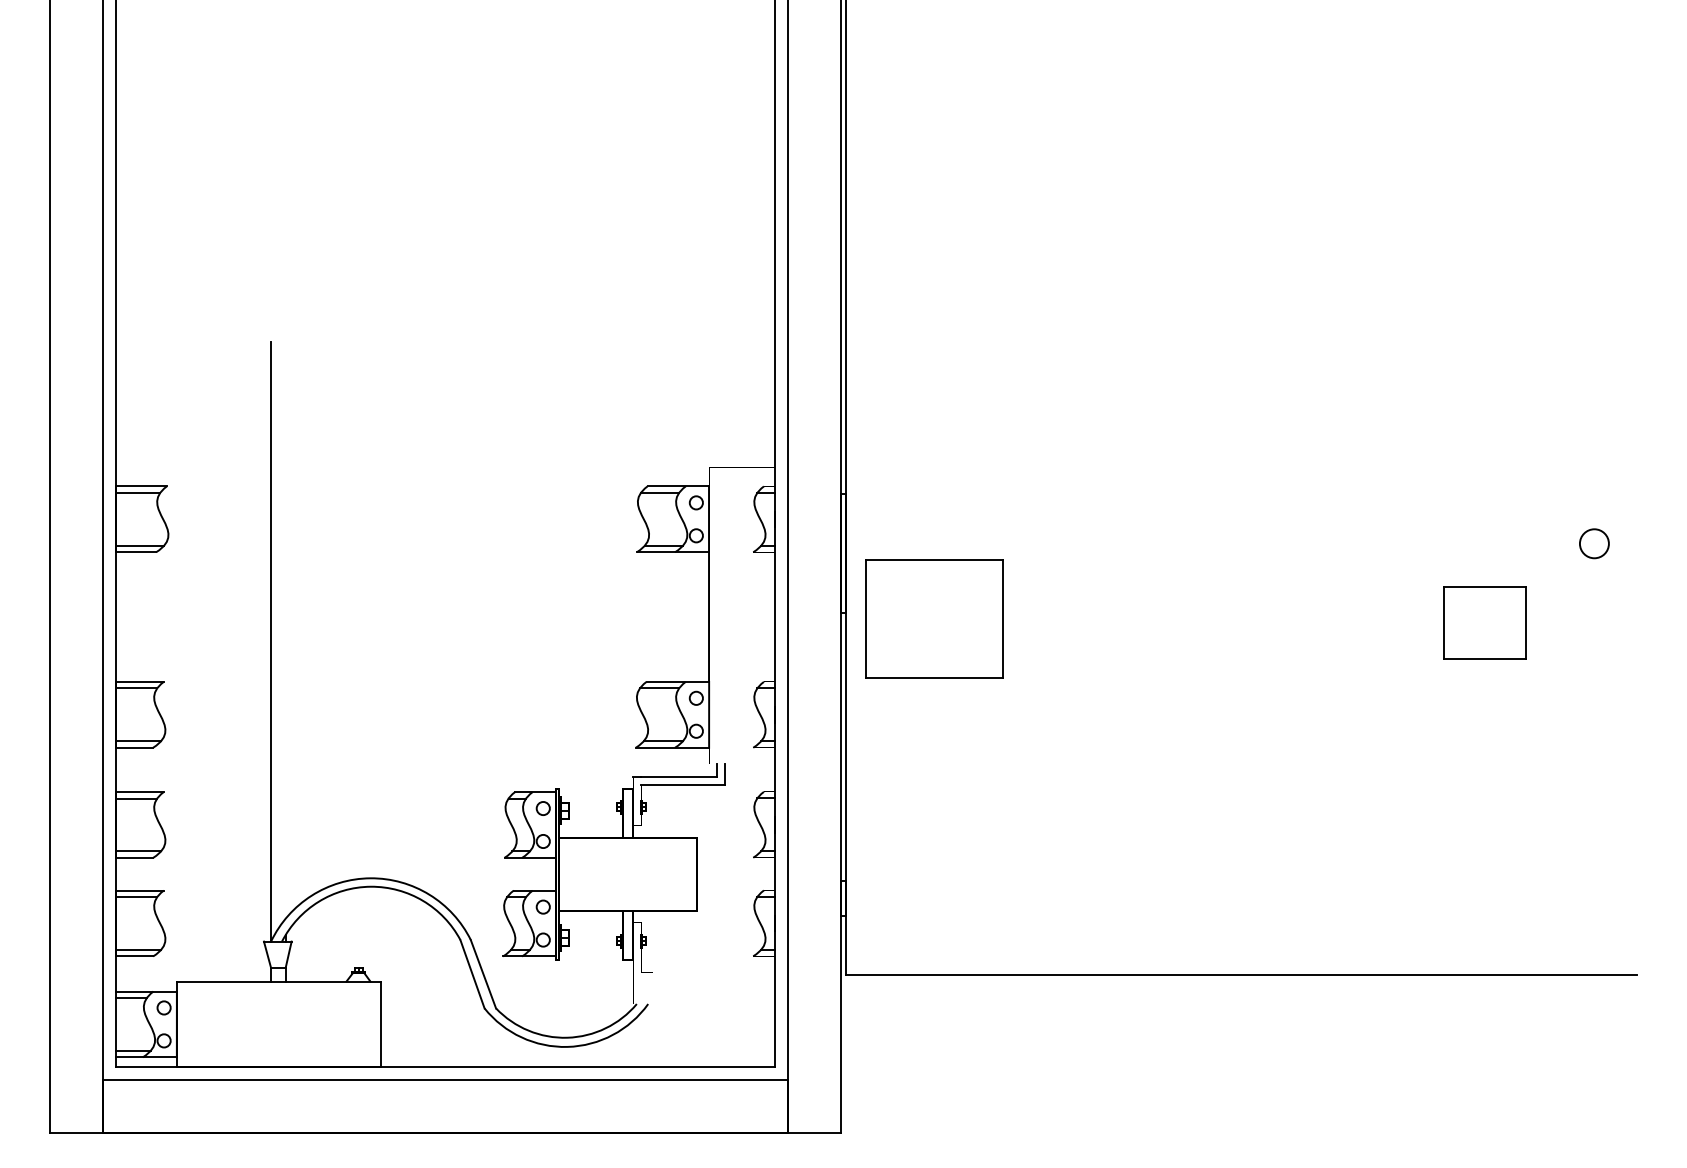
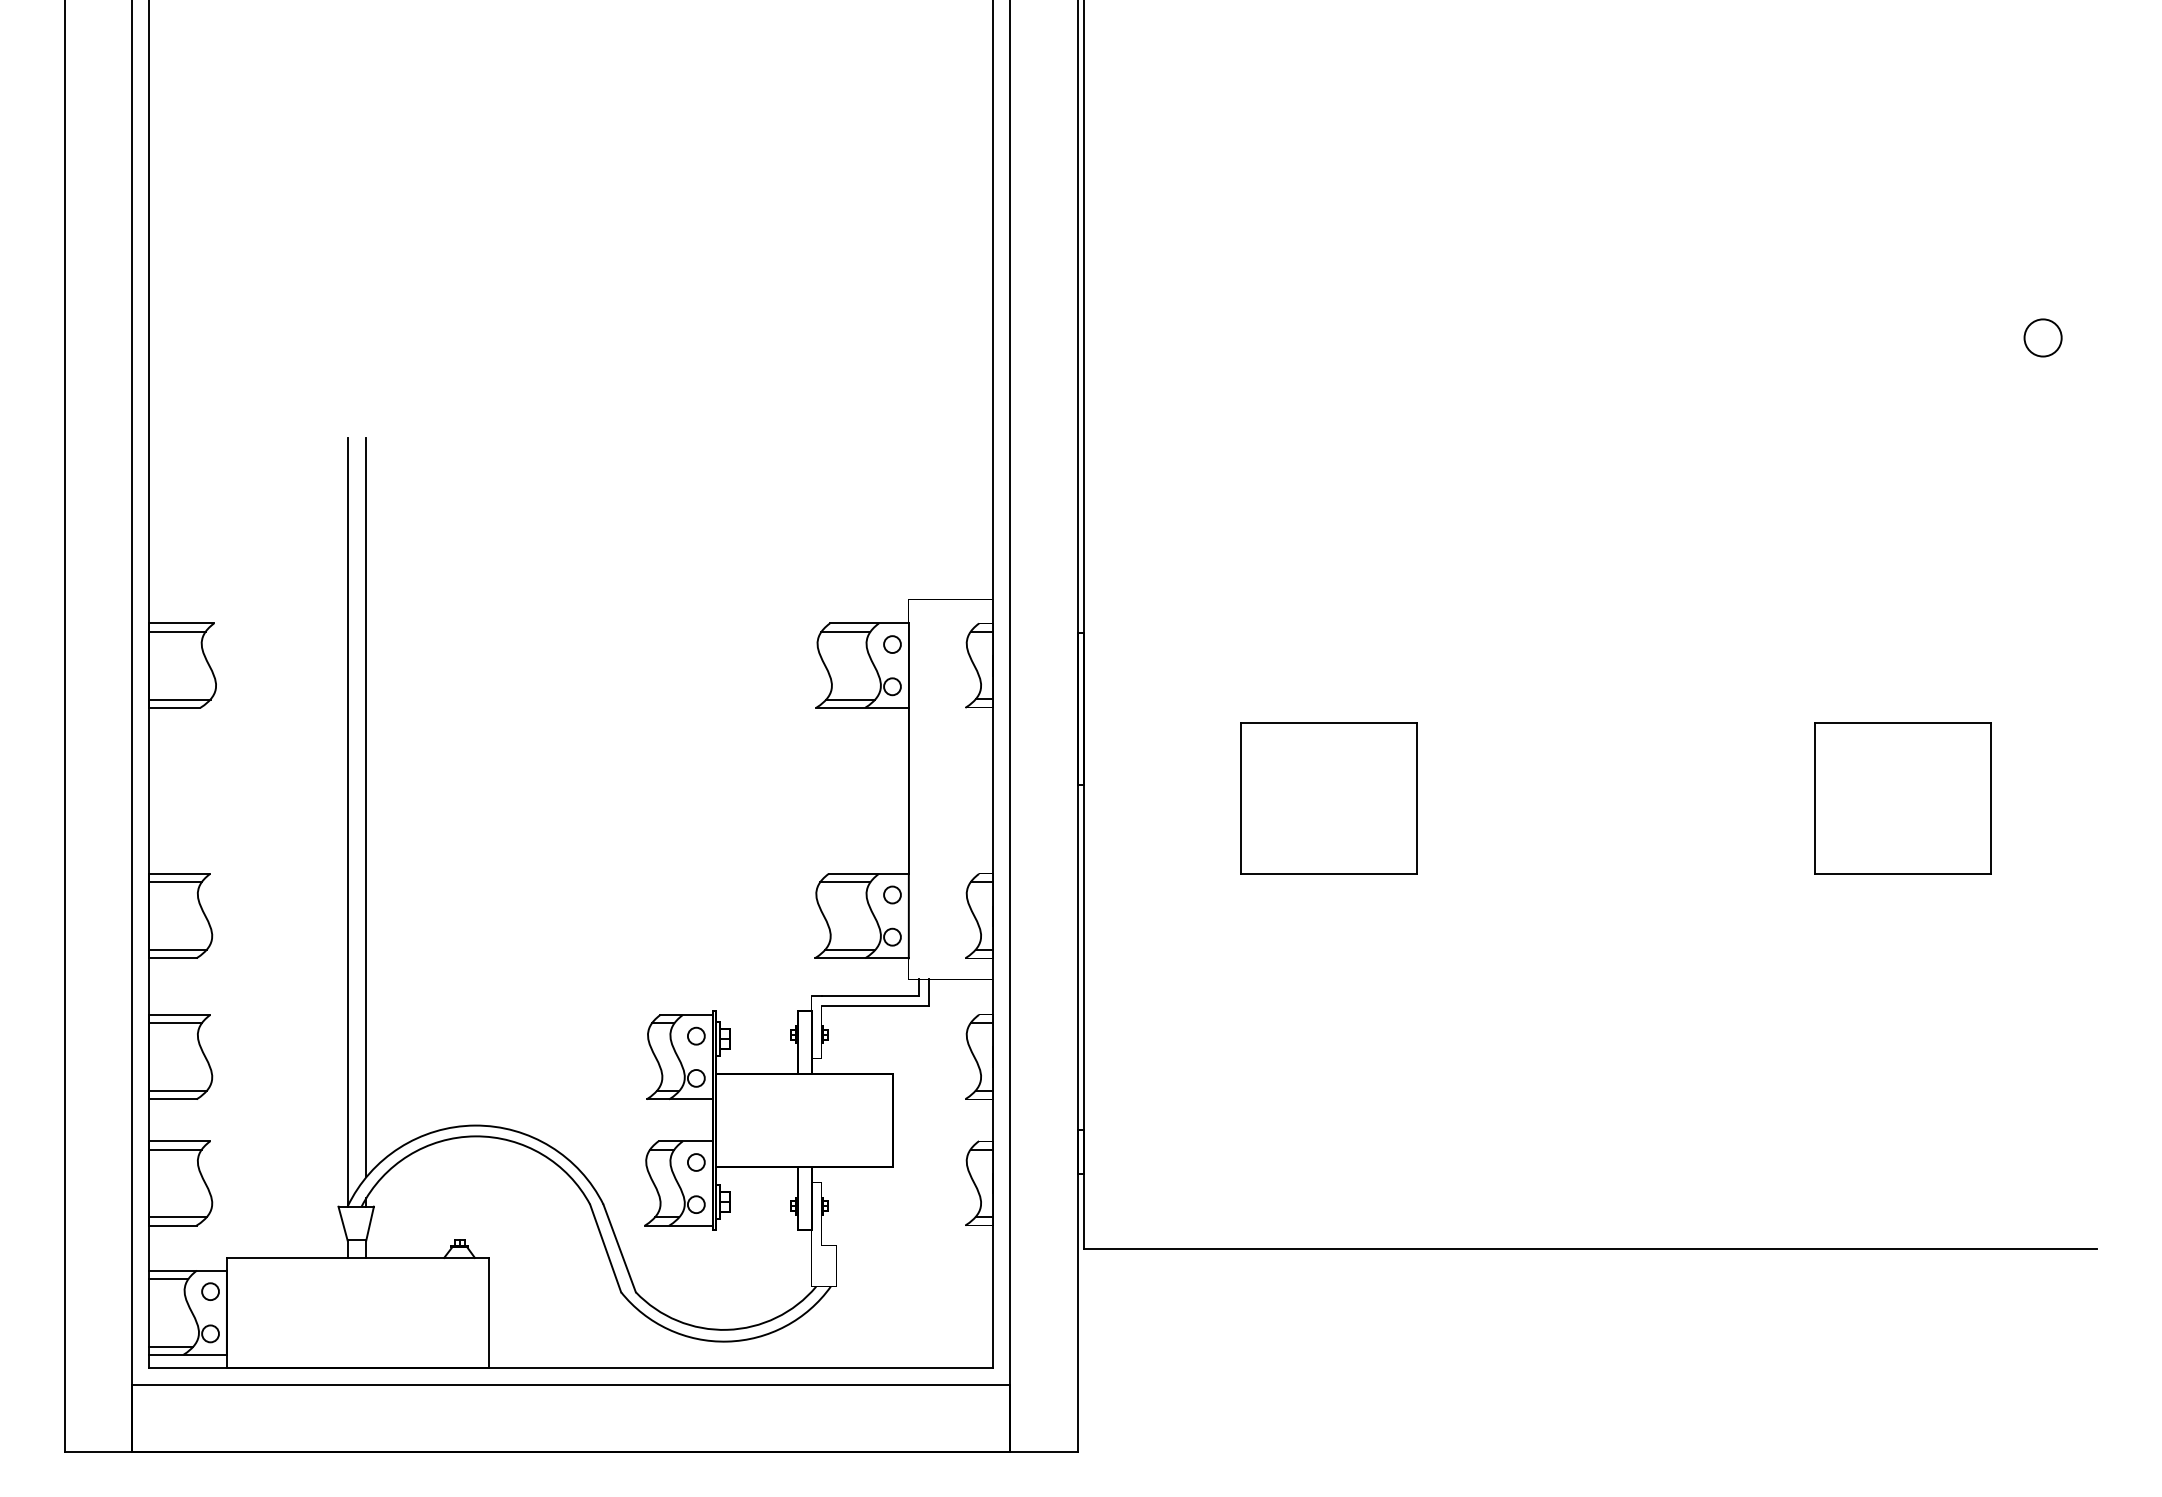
circle: (1593, 543) -> (2042, 337), moved
part: (934, 619) -> (1328, 798), moved
part: (1484, 623) -> (1902, 798), size x1.67
line: (285, 630) -> (366, 807), added

